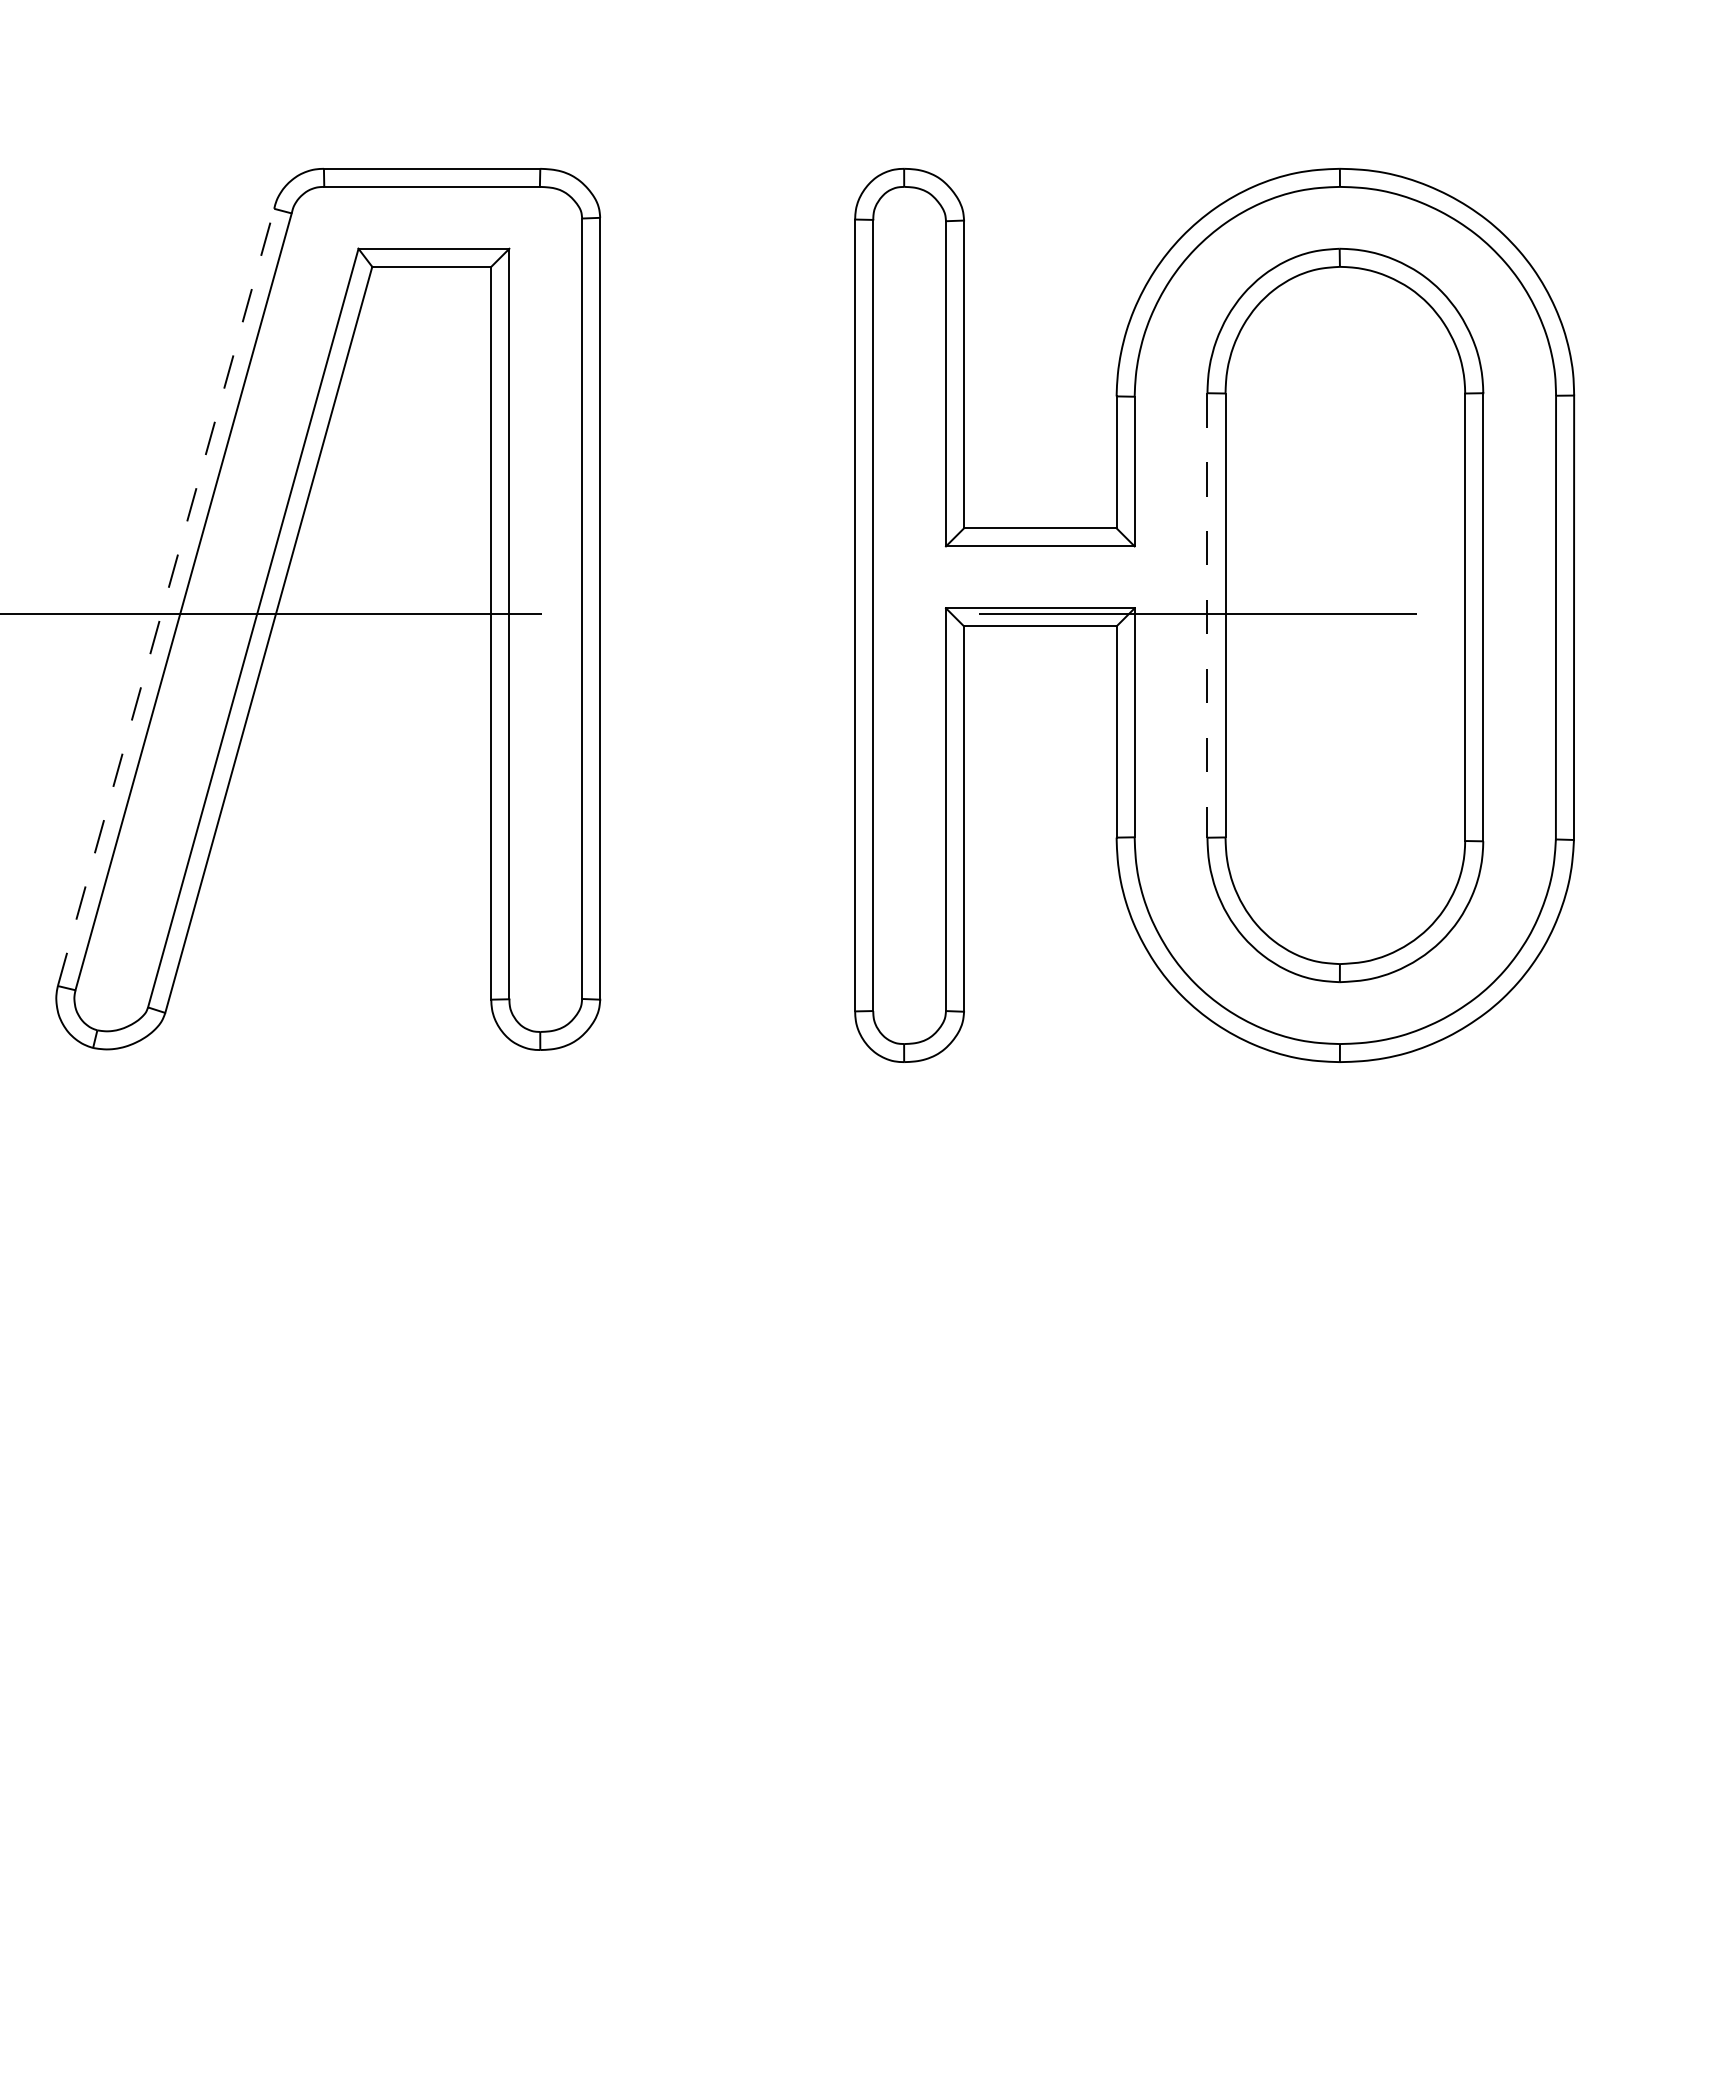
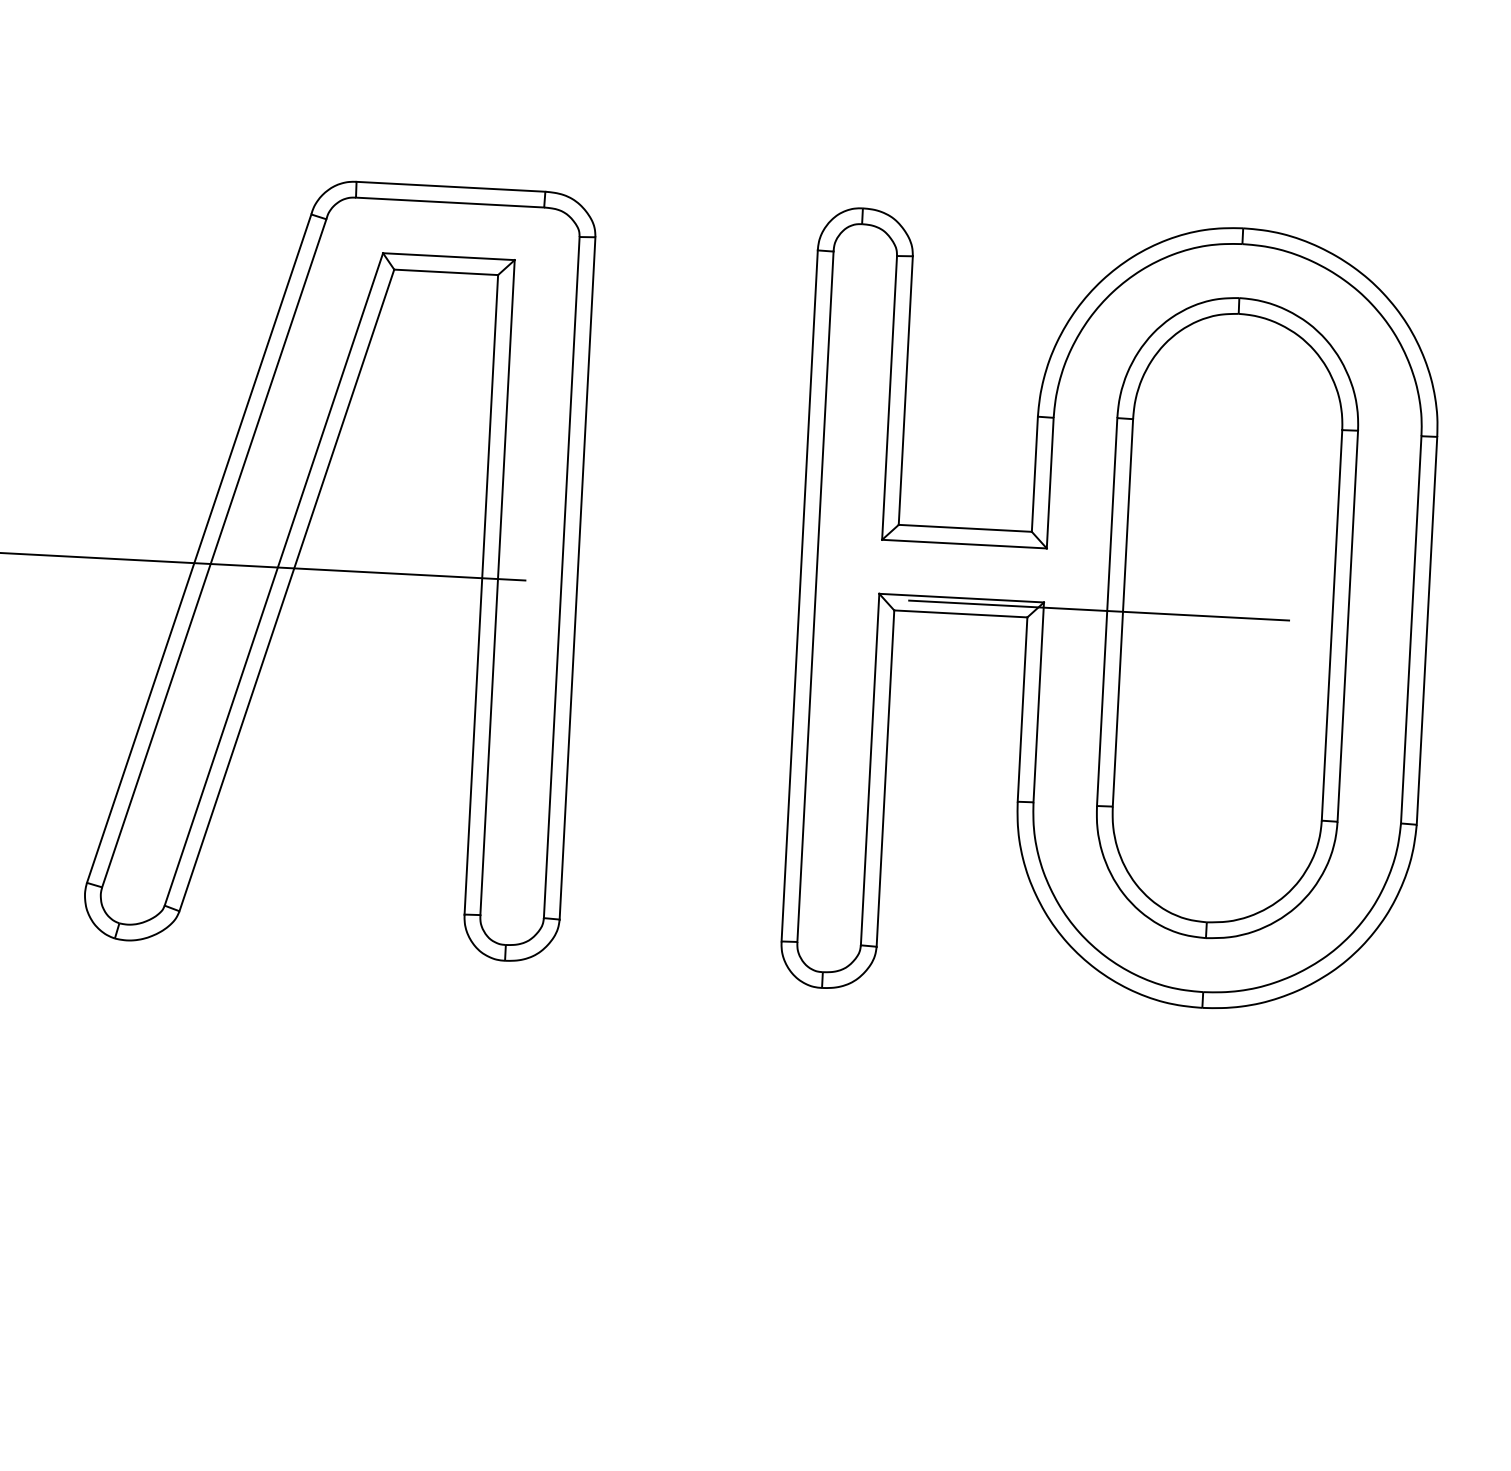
line: (166, 596) -> (199, 547), dashed -> solid
line: (1207, 615) -> (1107, 612), dashed -> solid

